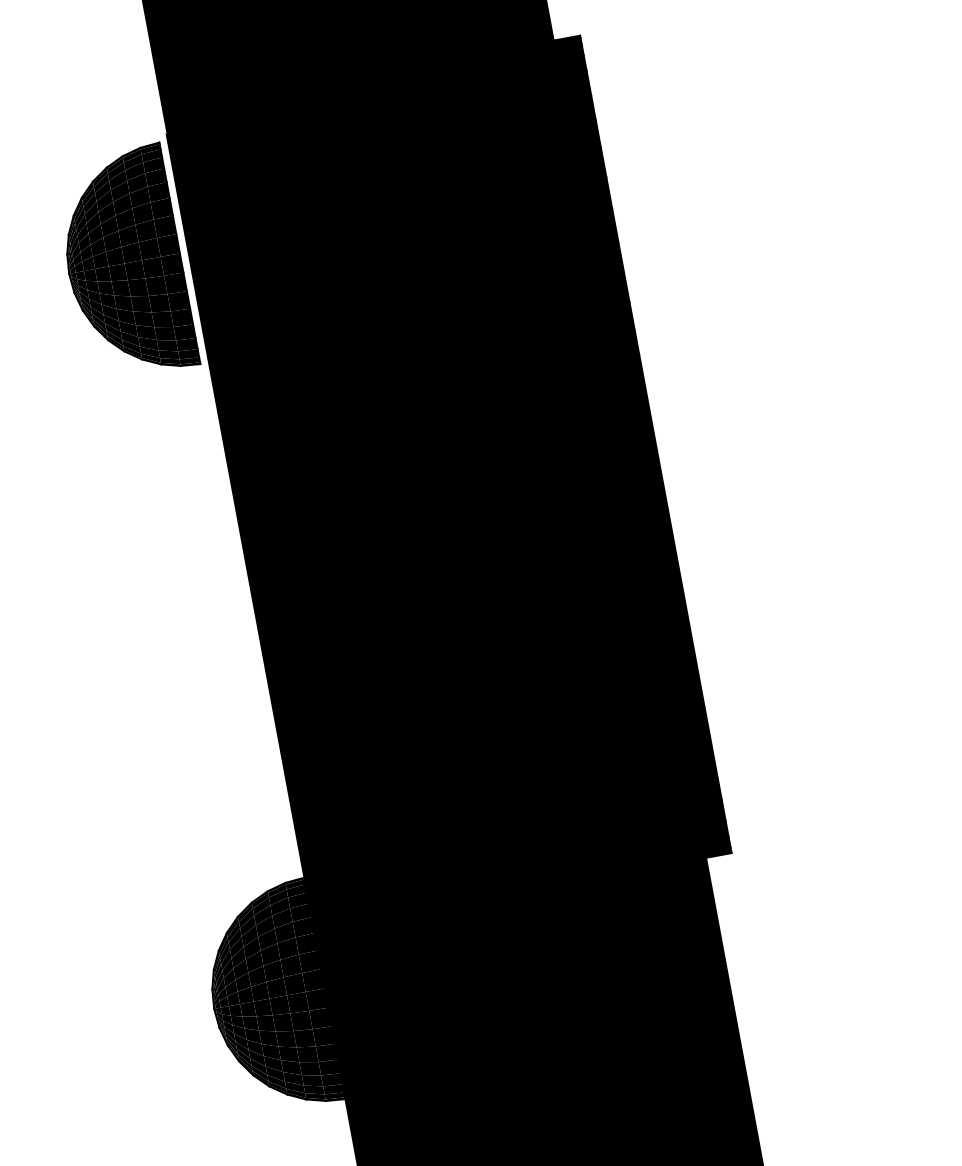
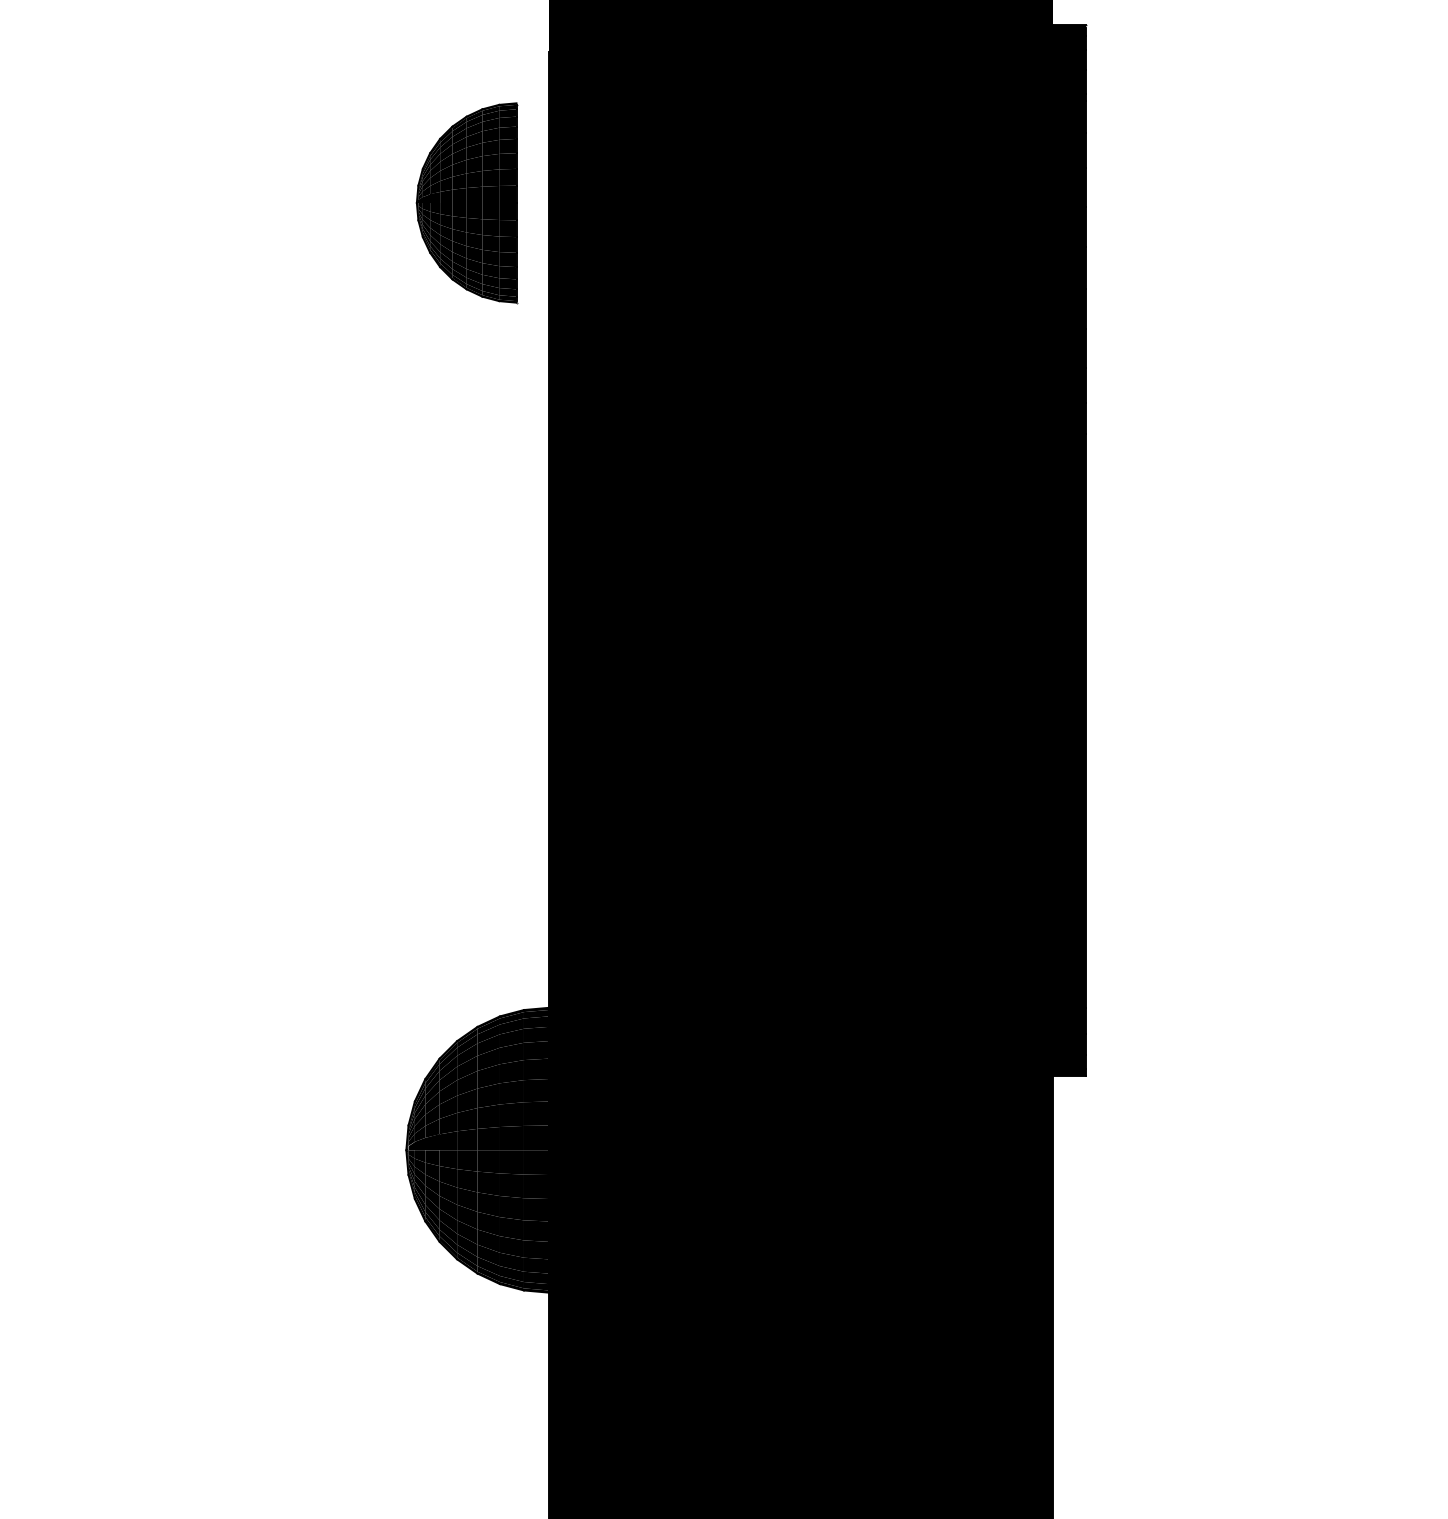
part: (124, 263) -> (466, 202), size x0.7

